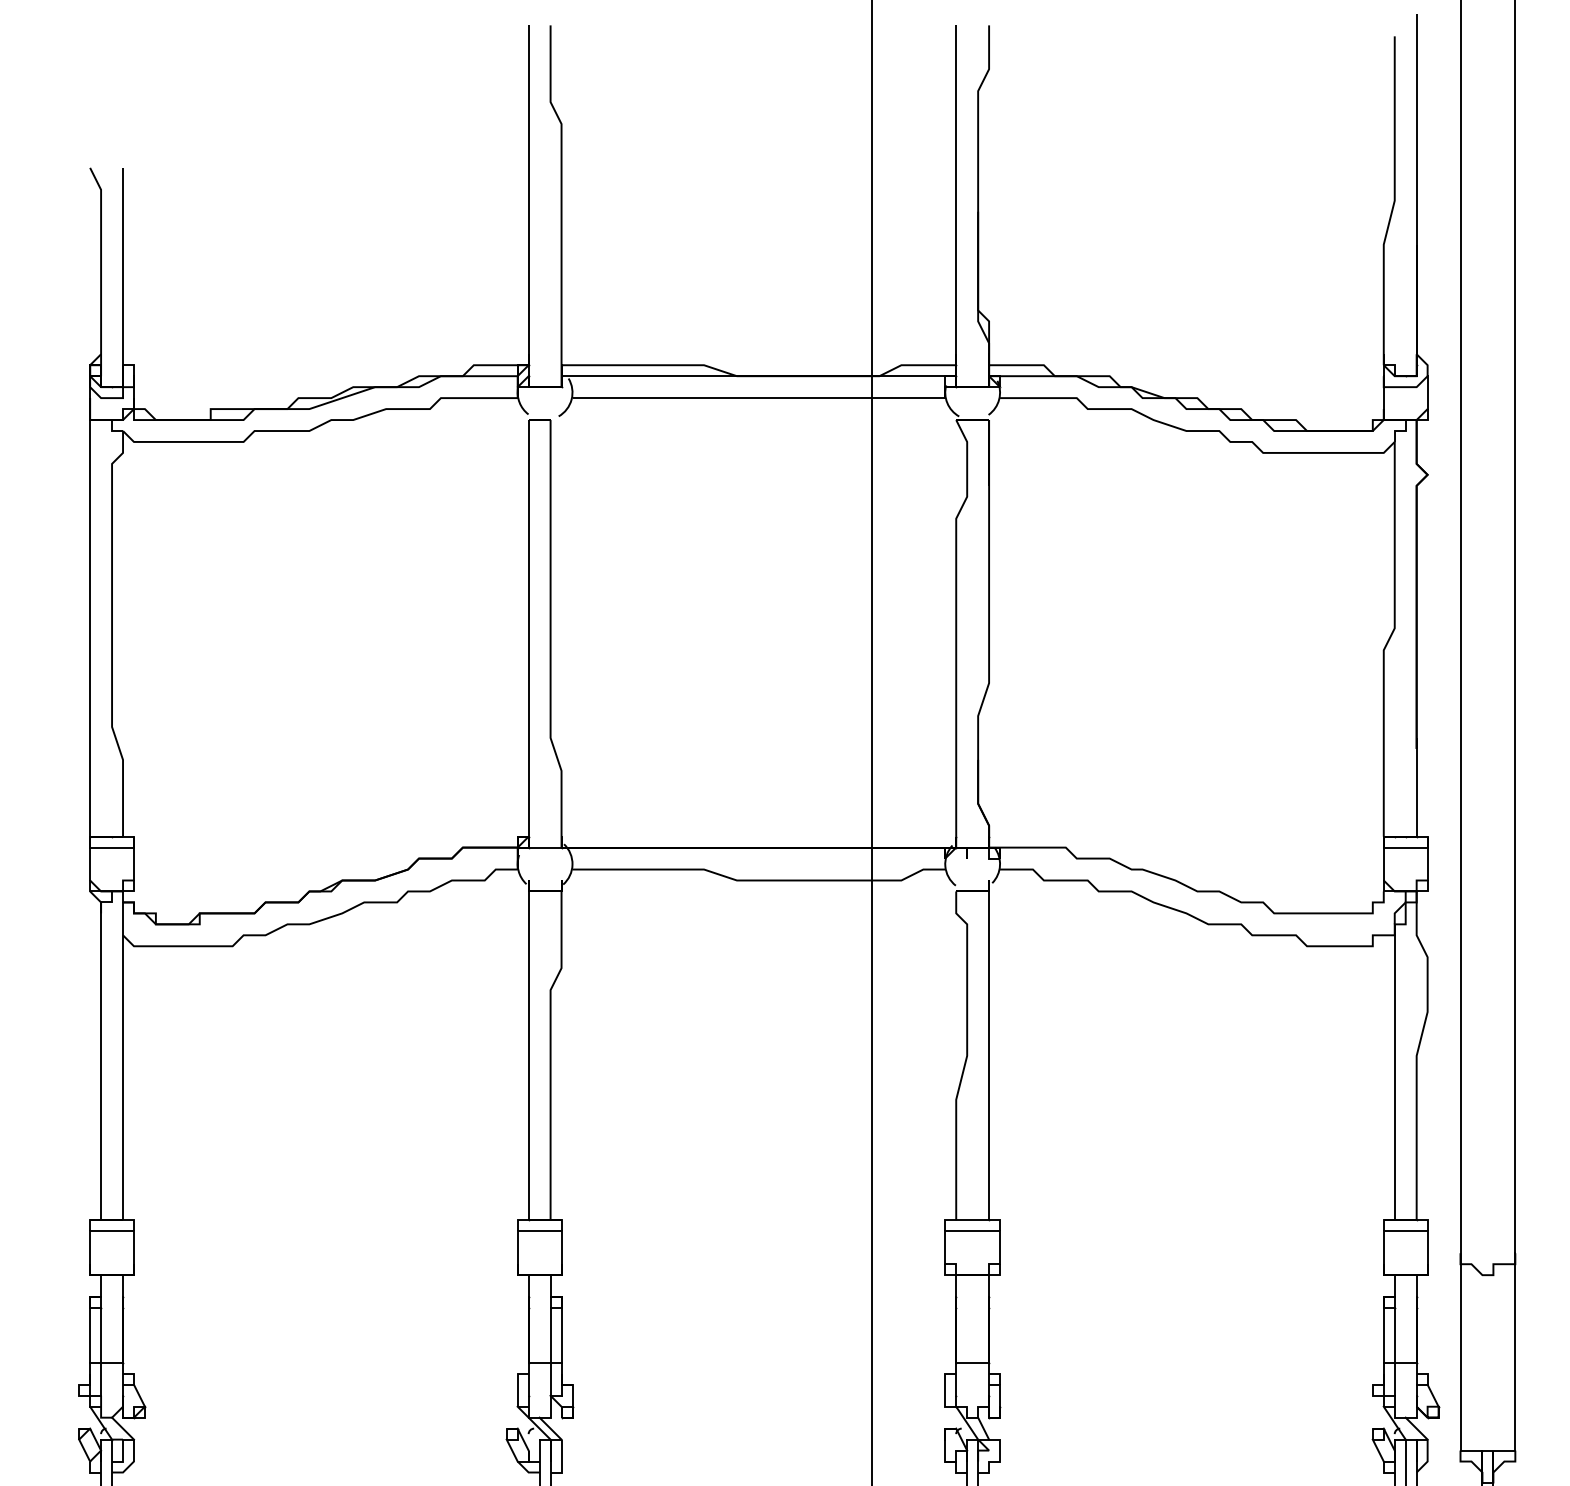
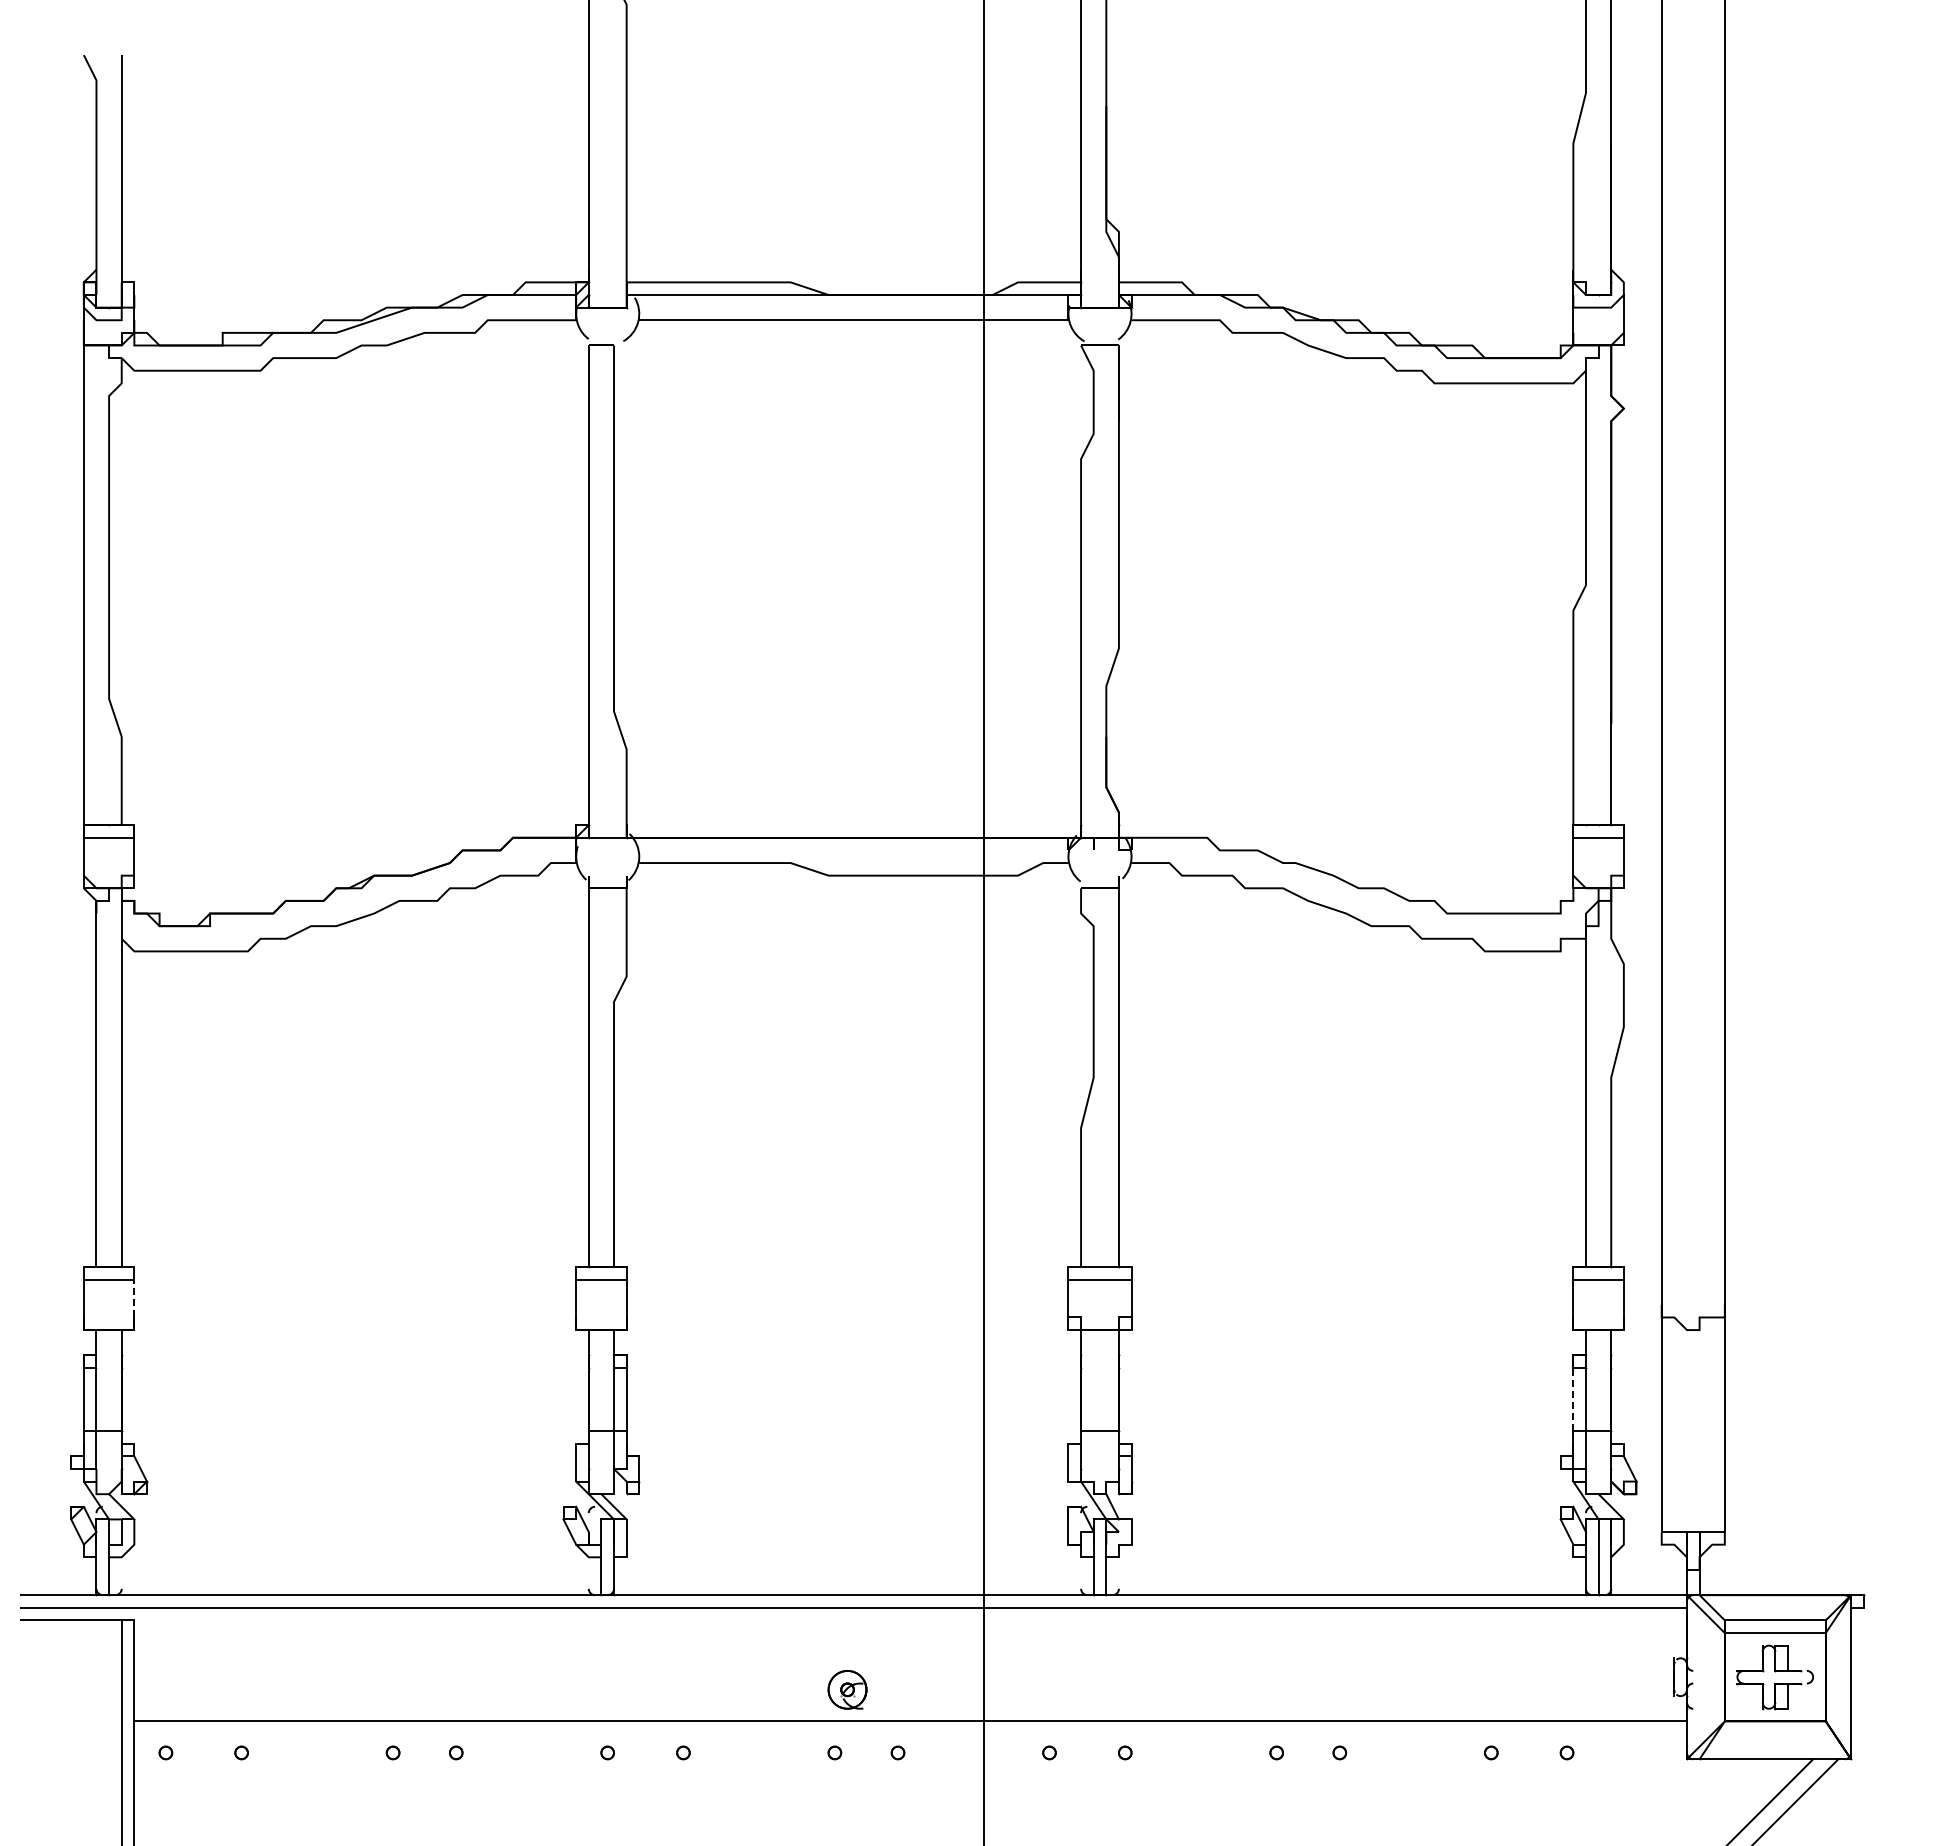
line: (134, 1247) -> (134, 1298), solid -> dashed
line: (1383, 1335) -> (1573, 1399), solid -> dashed

